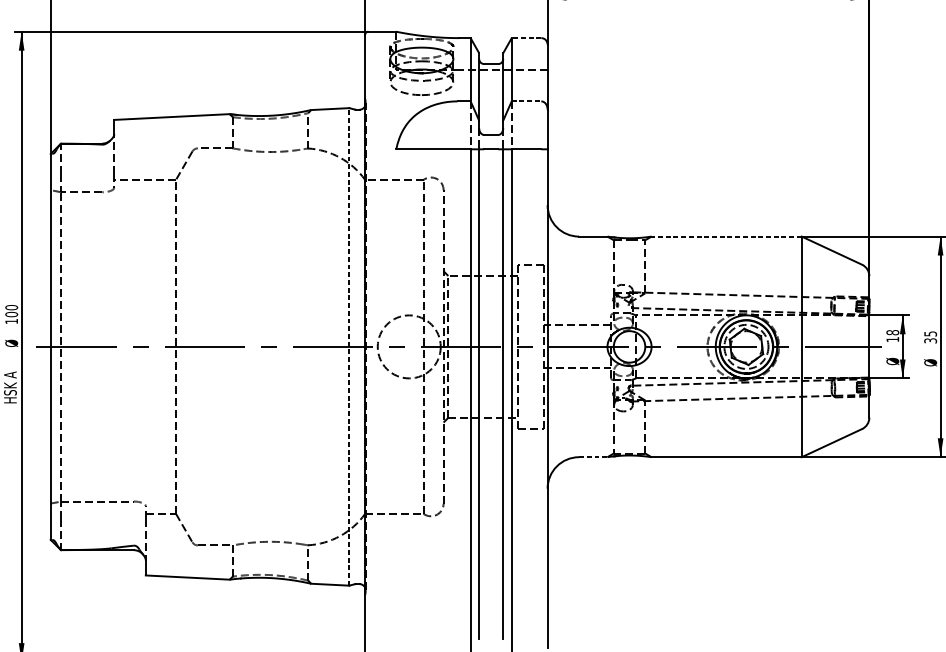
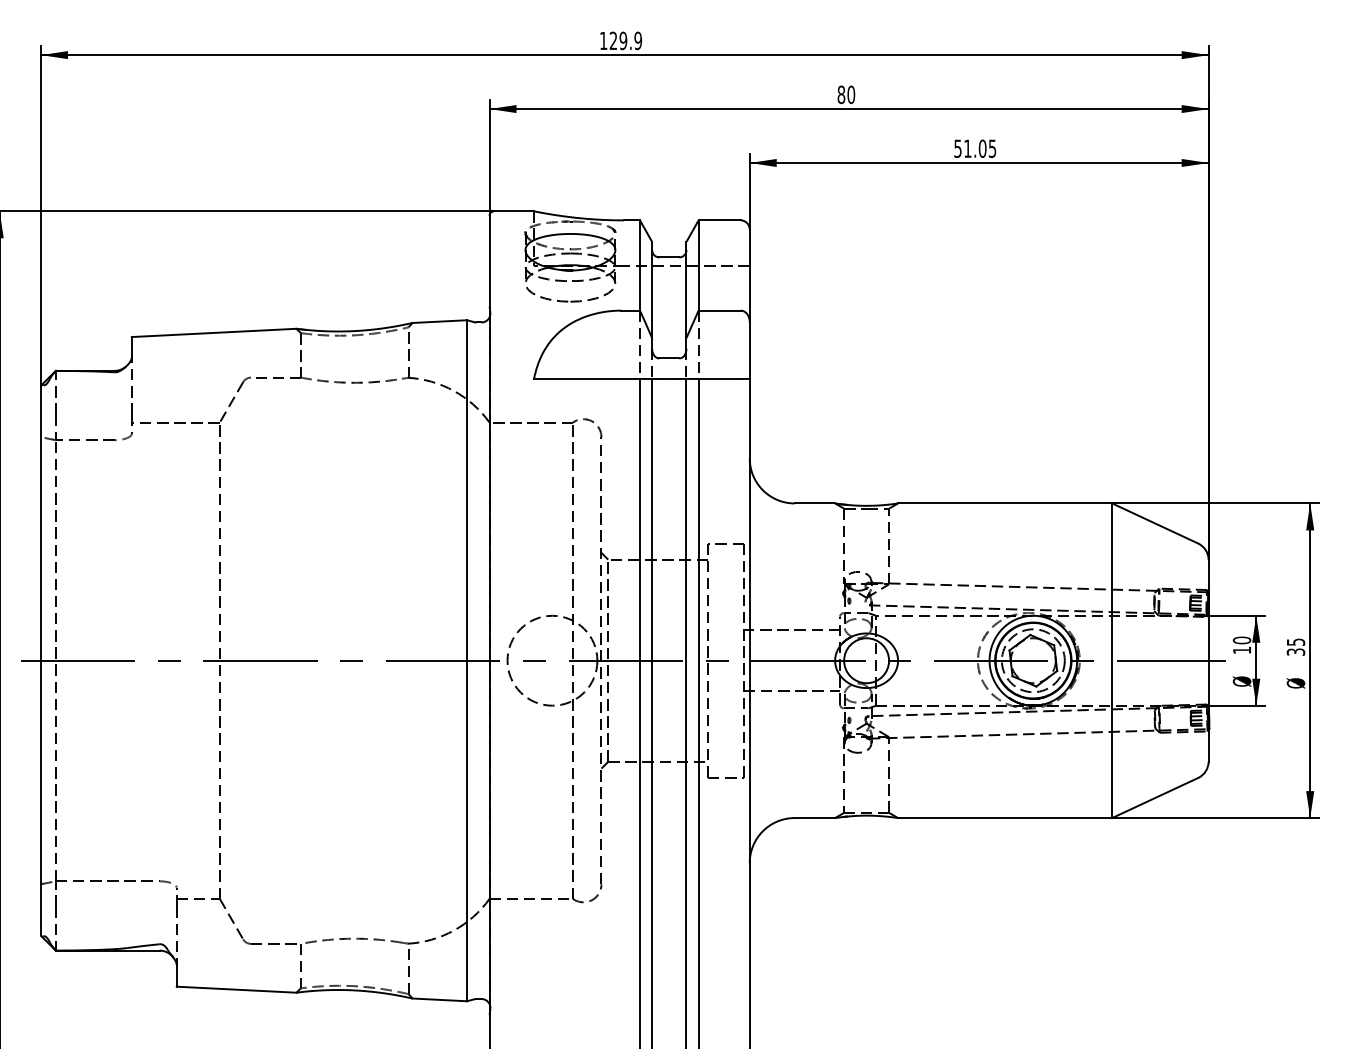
line: (526, 38) -> (719, 220), dashed -> solid
line: (527, 101) -> (720, 310), dashed -> solid
line: (726, 236) -> (1004, 503), dashed -> solid
text: (892, 332) -> (1241, 640), 18 -> 10
line: (349, 346) -> (467, 660), dashed -> solid
line: (593, 457) -> (815, 818), dashed -> solid

